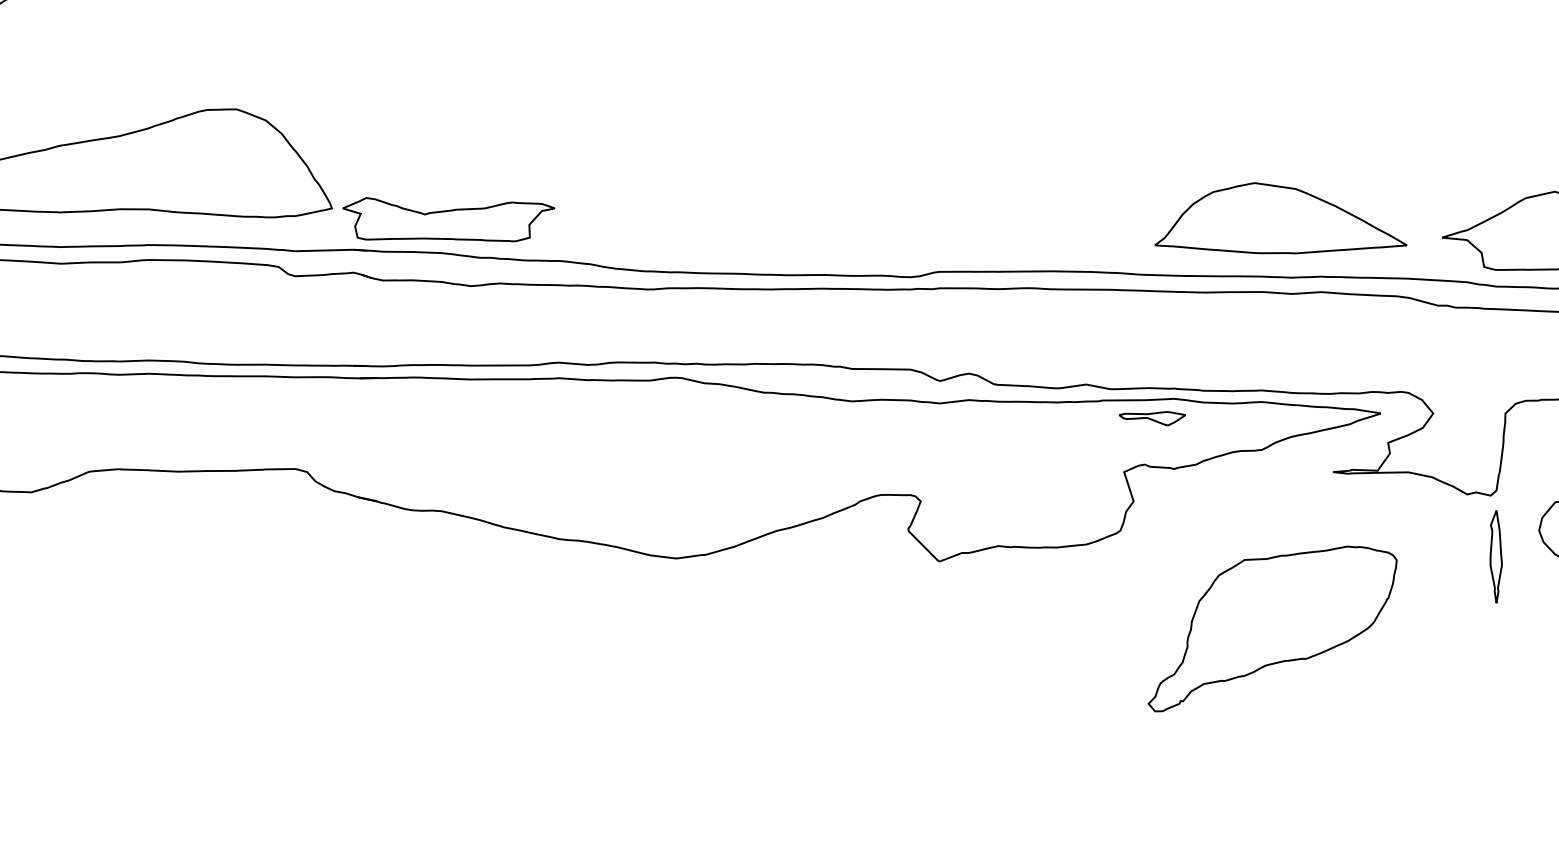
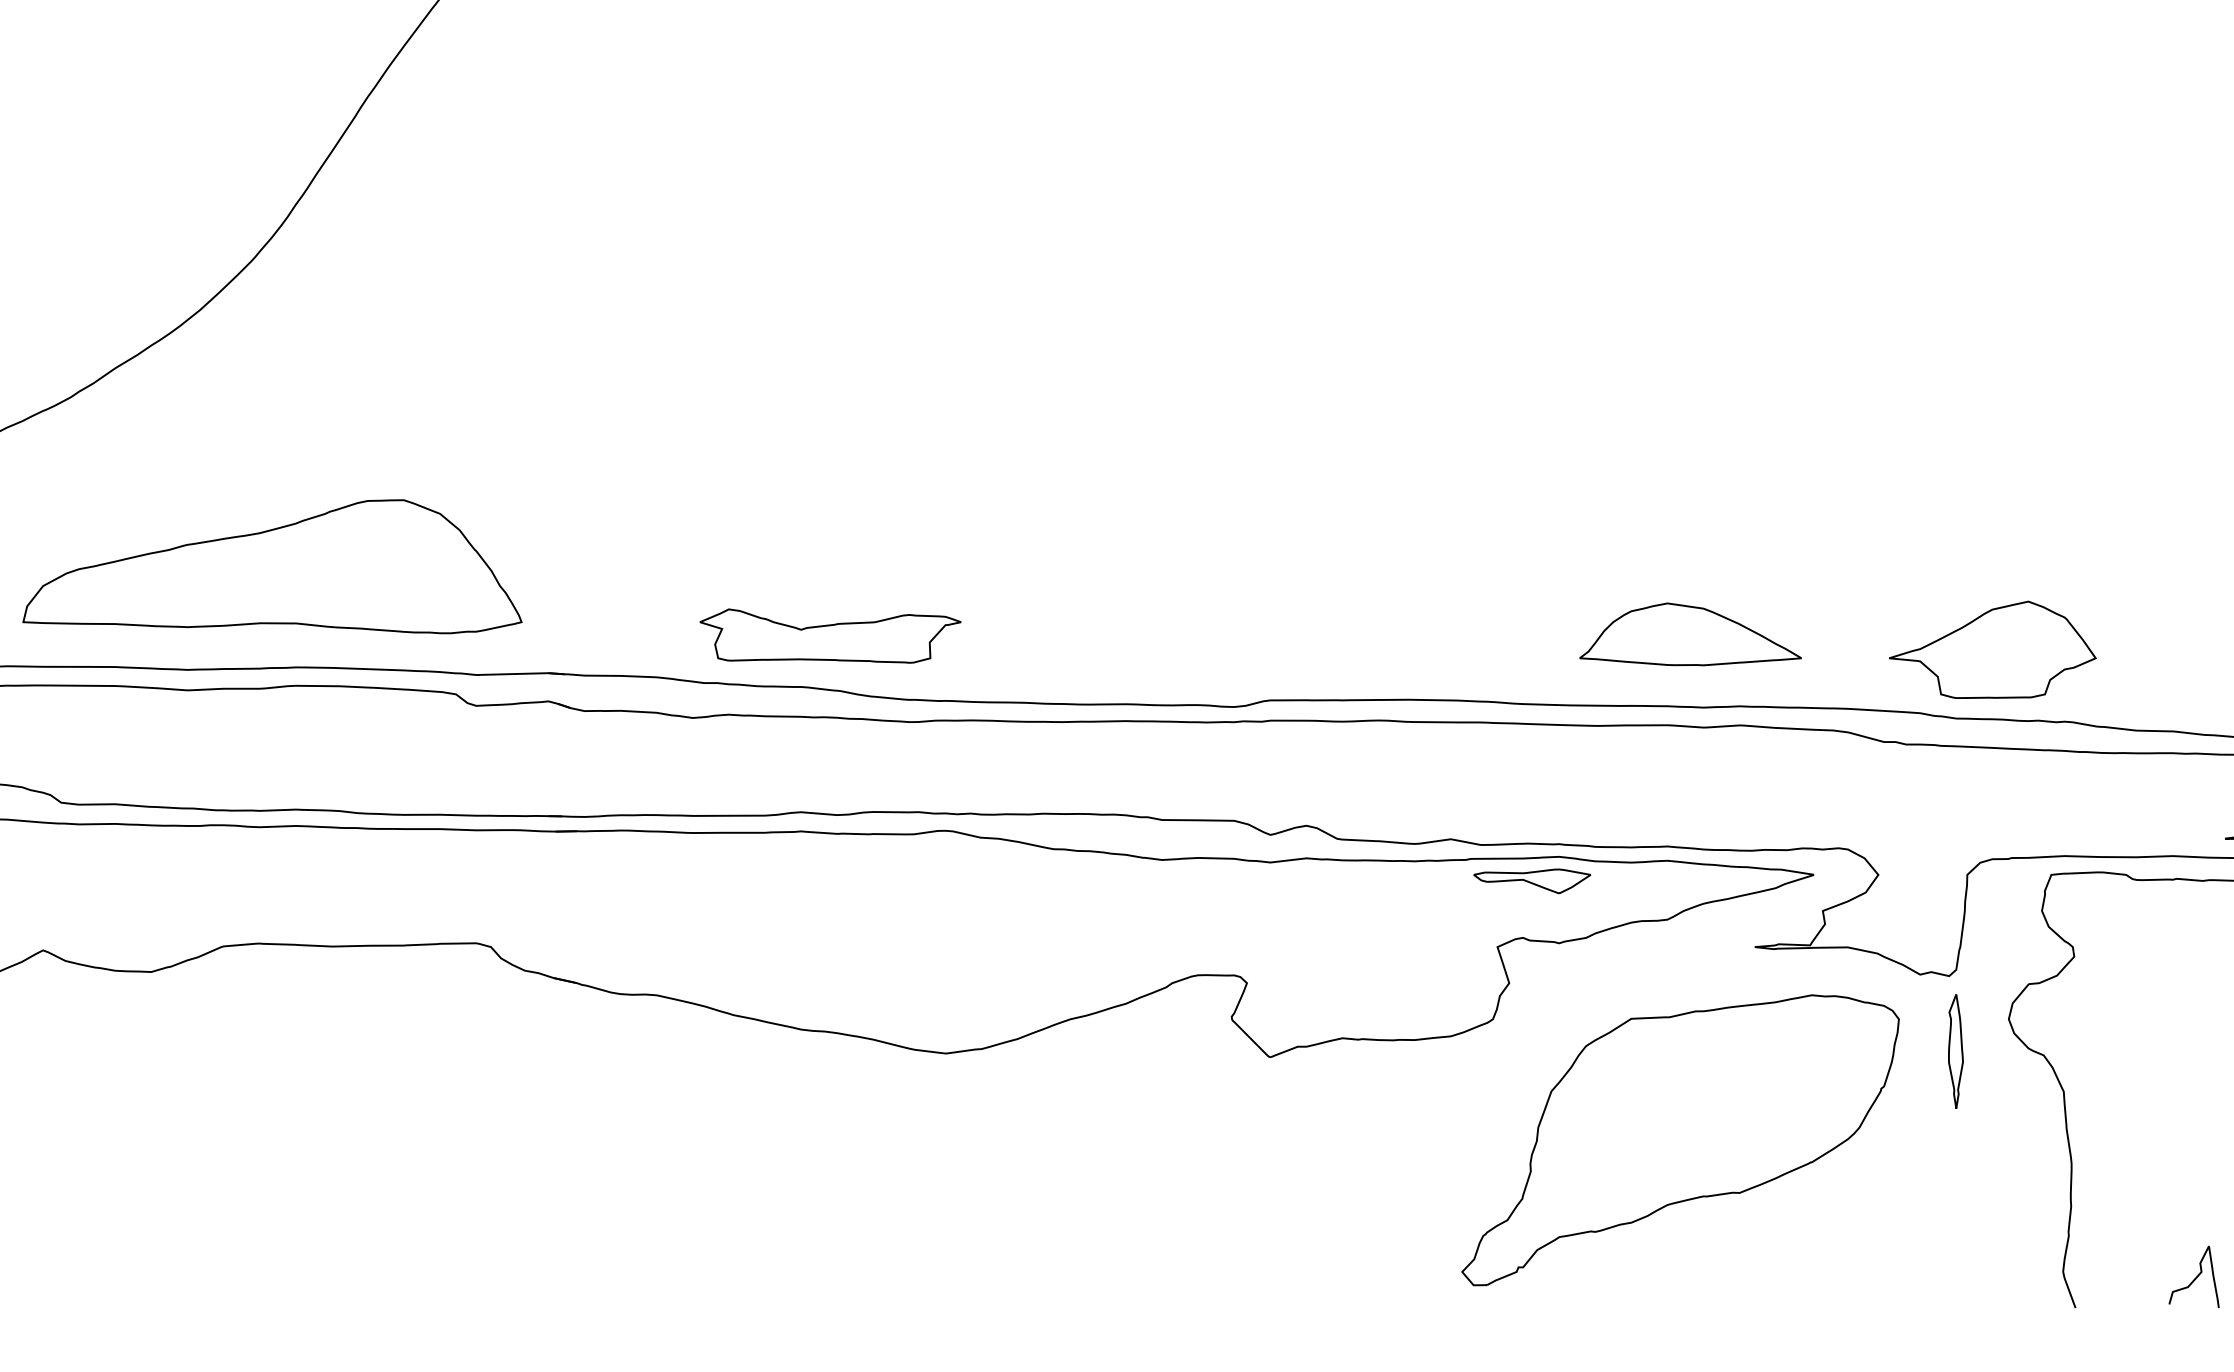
part: (1280, 218) -> (1690, 634), size x0.71
part: (448, 219) -> (830, 635), moved
part: (1152, 418) -> (1532, 881), size x1.43
part: (1272, 629) -> (1680, 1140), size x1.43

